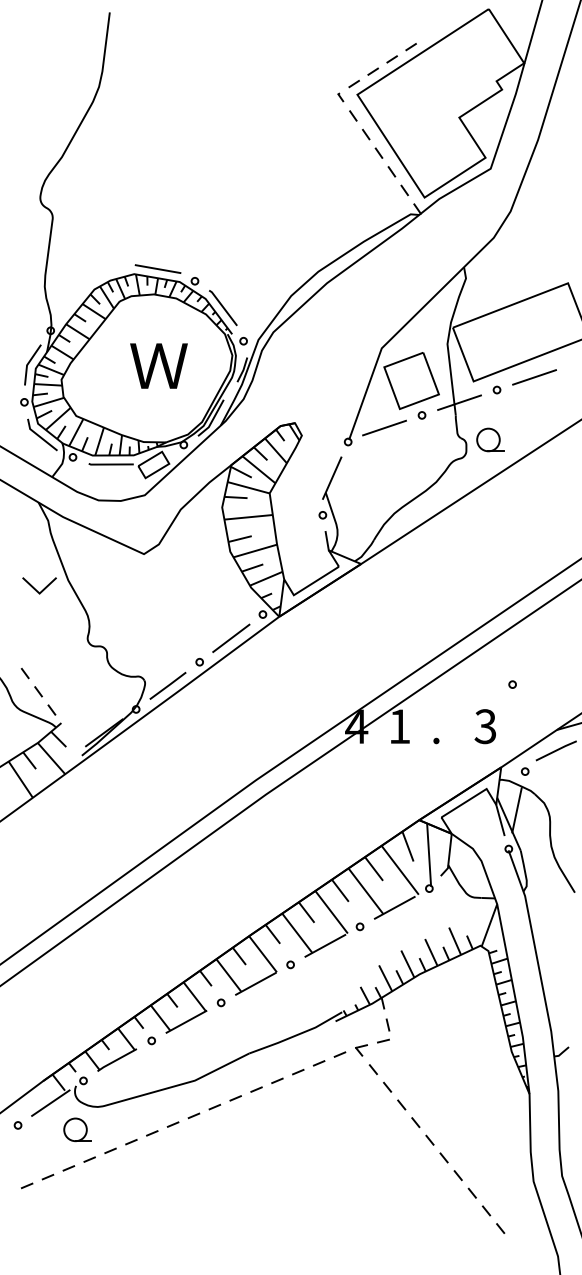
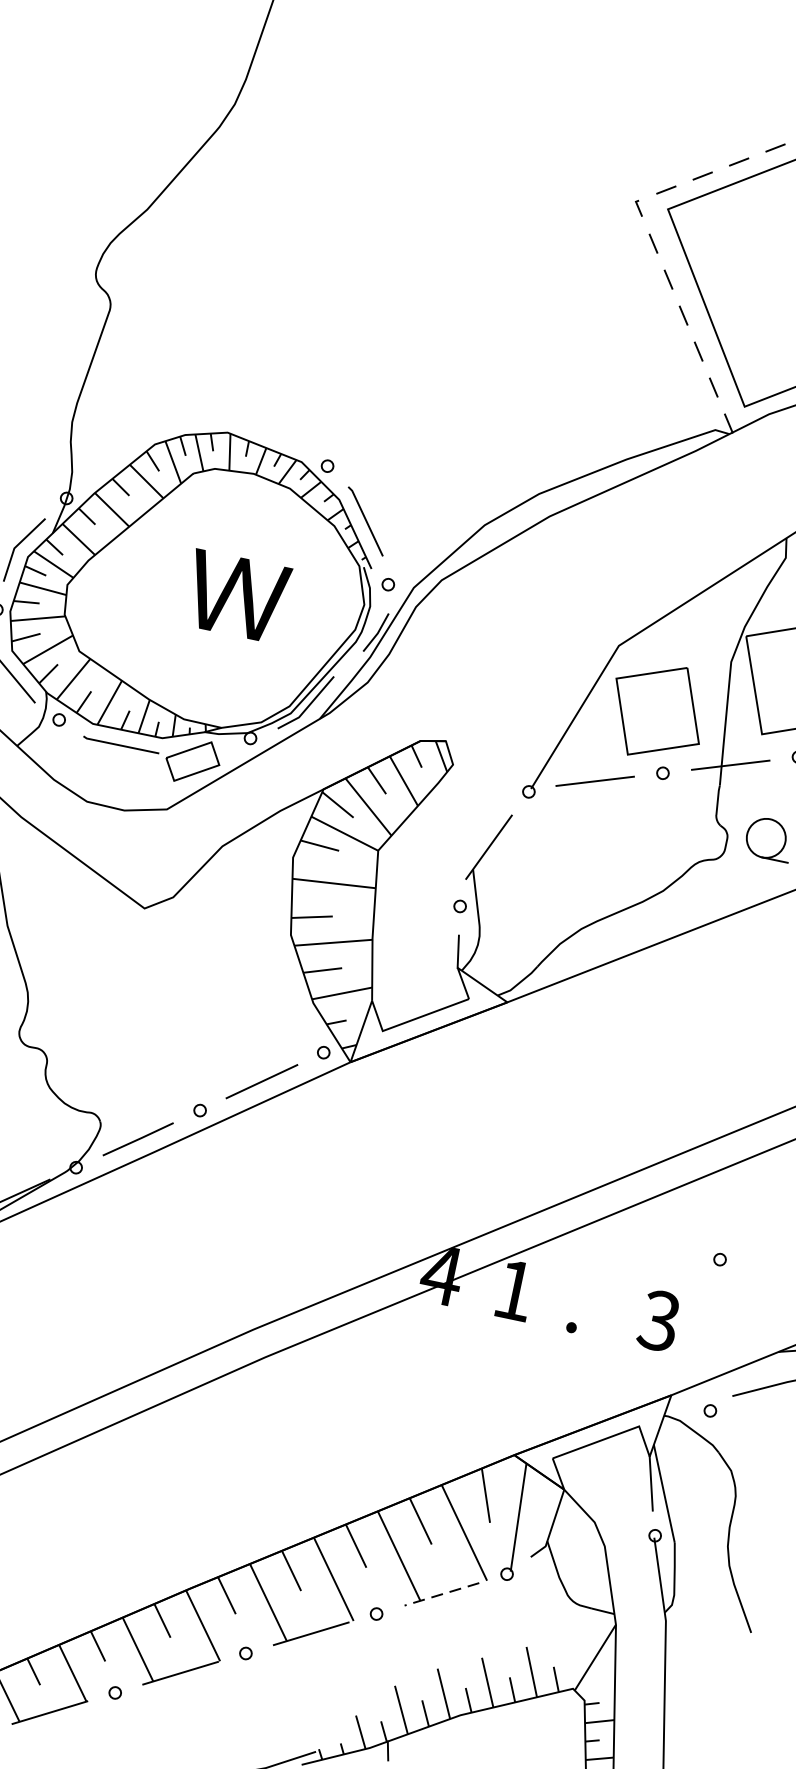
line: (157, 269) -> (268, 433), removed
line: (516, 810) -> (681, 1473), removed
line: (394, 907) -> (441, 1593), solid -> dashed

